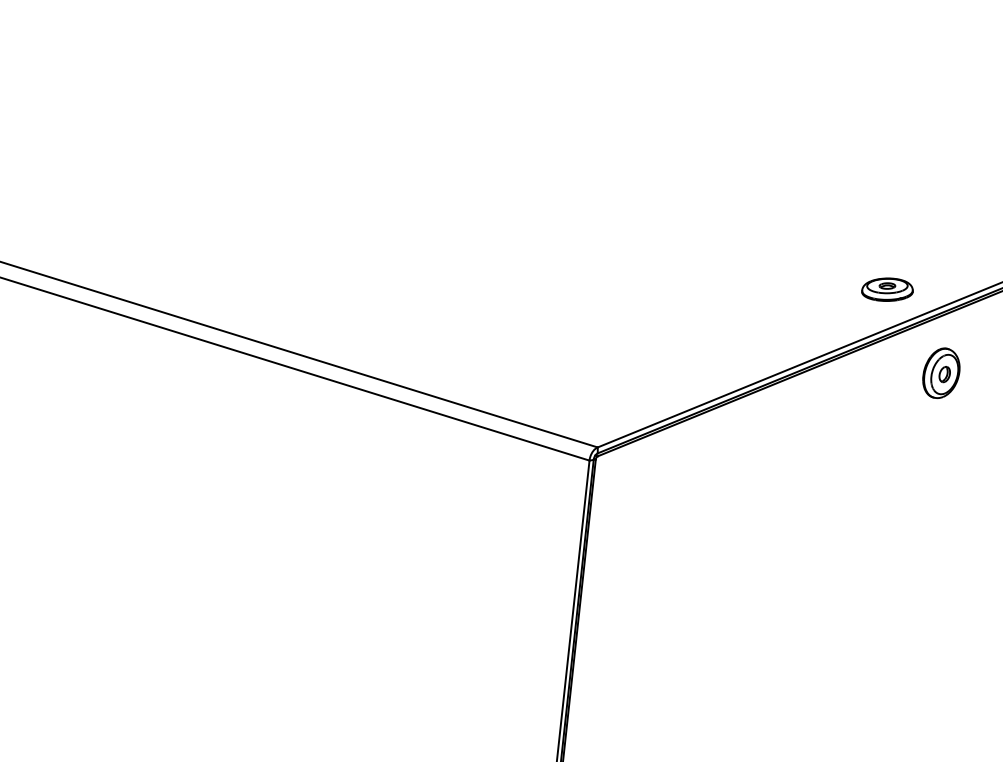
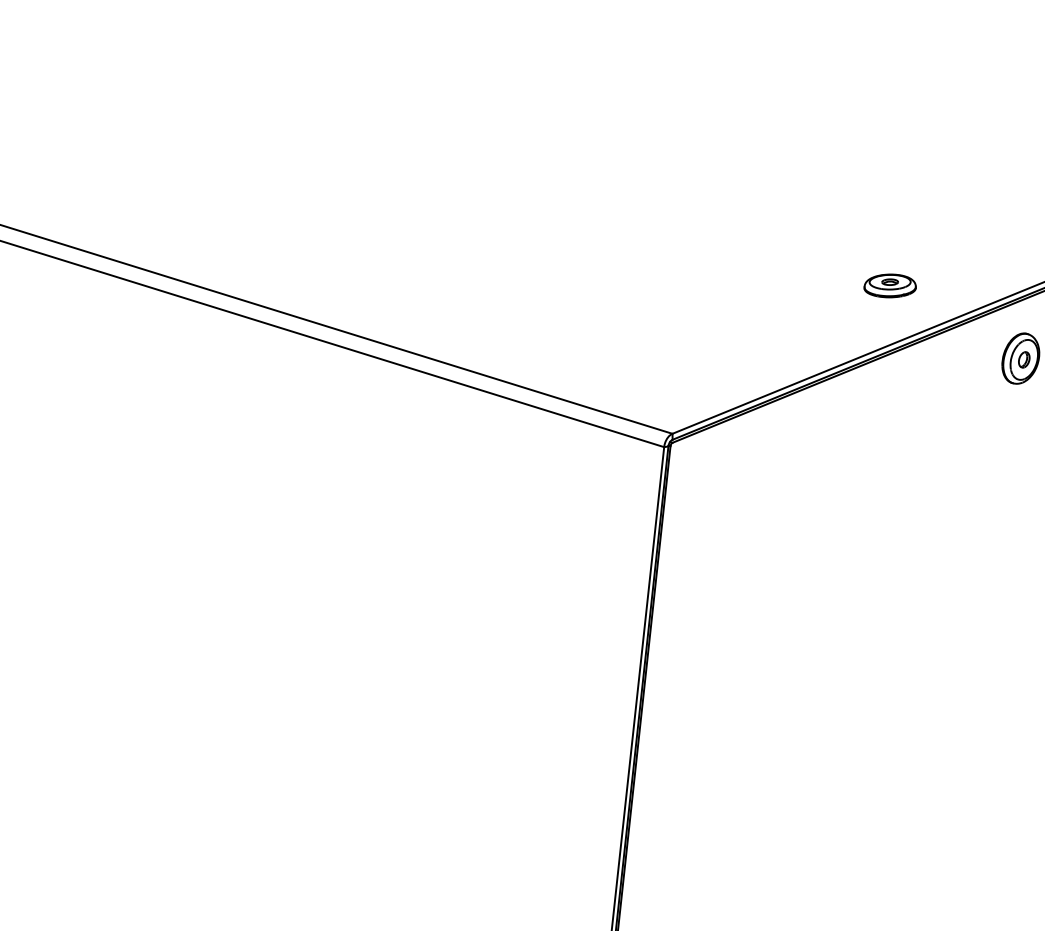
part: (886, 289) -> (889, 285), moved

